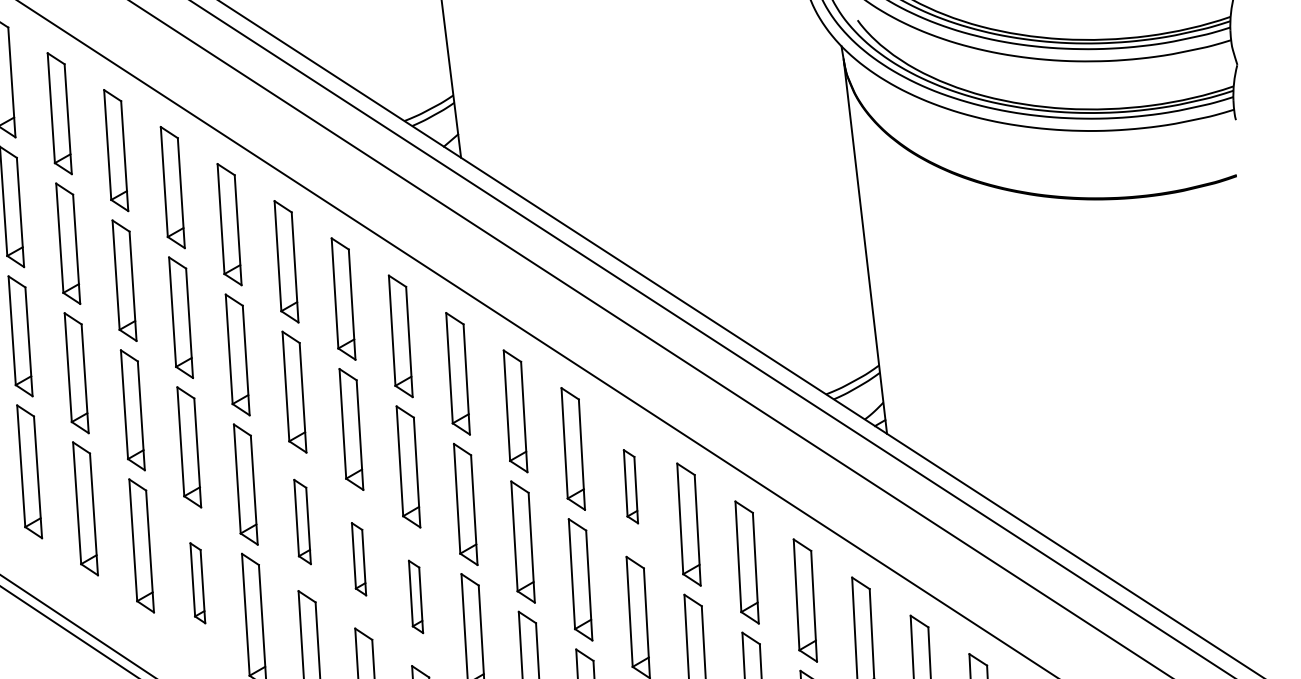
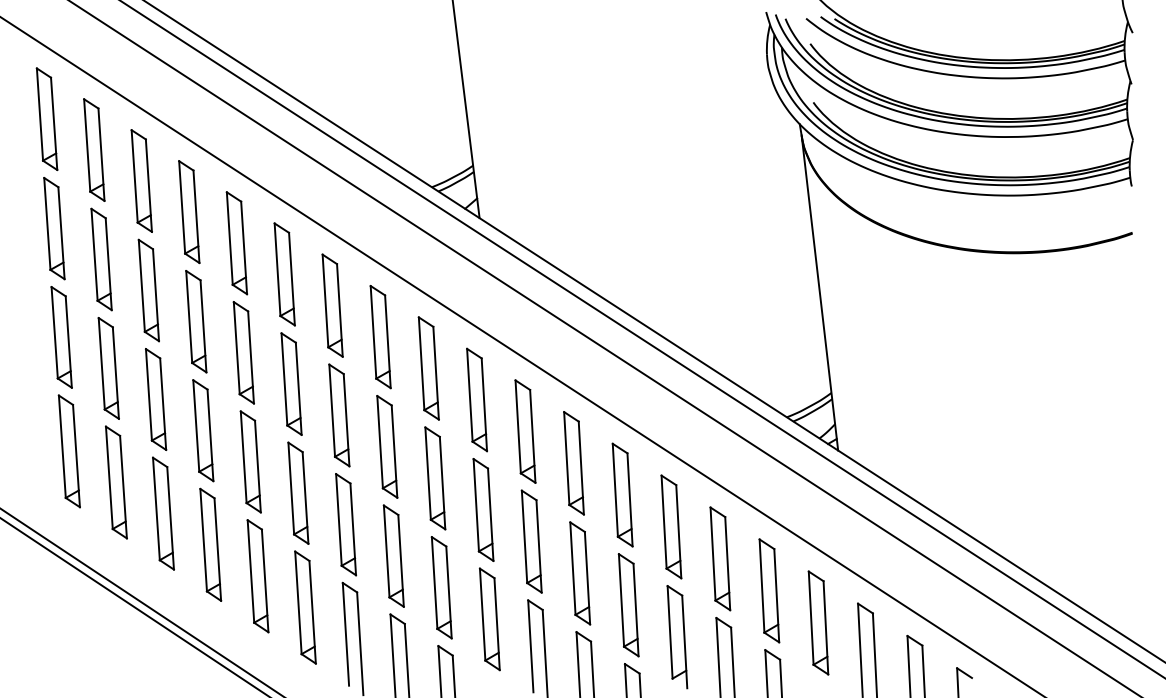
part: (630, 486) -> (622, 494), size x1.67
part: (302, 521) -> (346, 524), size x1.43
part: (358, 558) -> (393, 555), size x1.67
part: (197, 583) -> (257, 576), size x1.67
part: (415, 596) -> (441, 587), size x1.67

